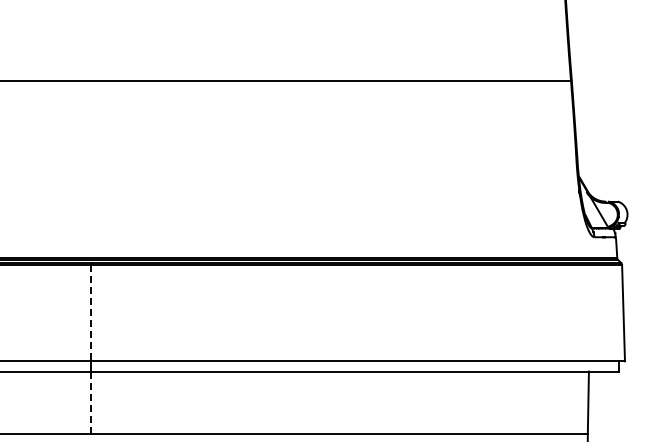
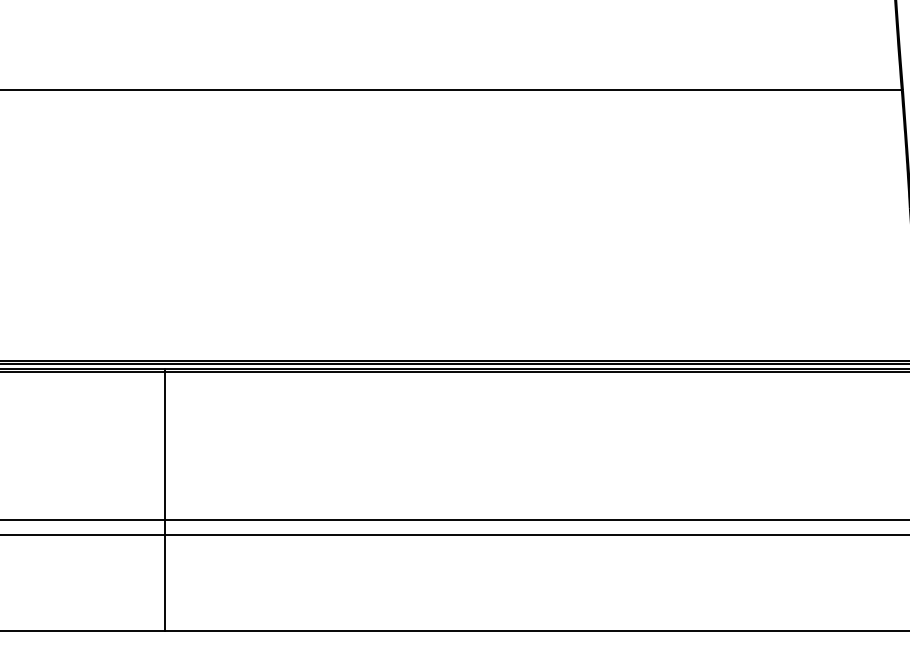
line: (90, 313) -> (164, 446), dashed -> solid
line: (90, 403) -> (164, 584), dashed -> solid

